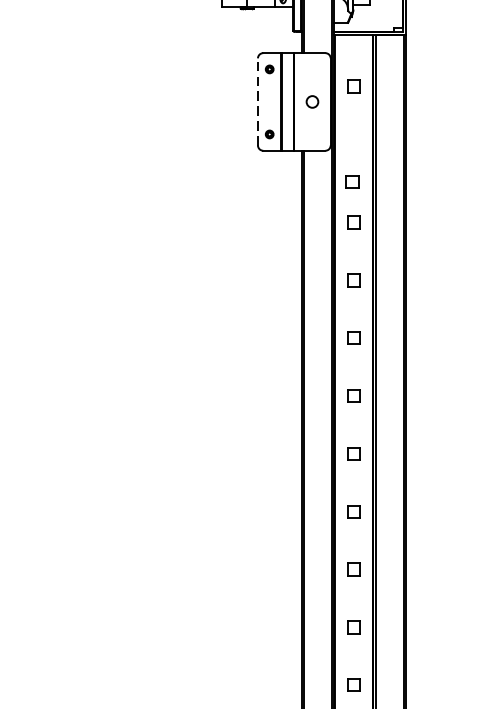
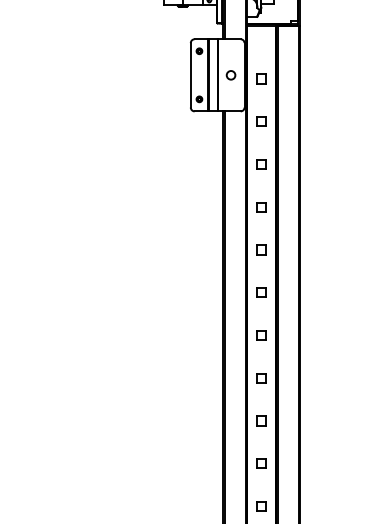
part: (353, 85) -> (261, 78), moved
line: (257, 100) -> (190, 74), dashed -> solid
part: (352, 182) -> (261, 121), moved

